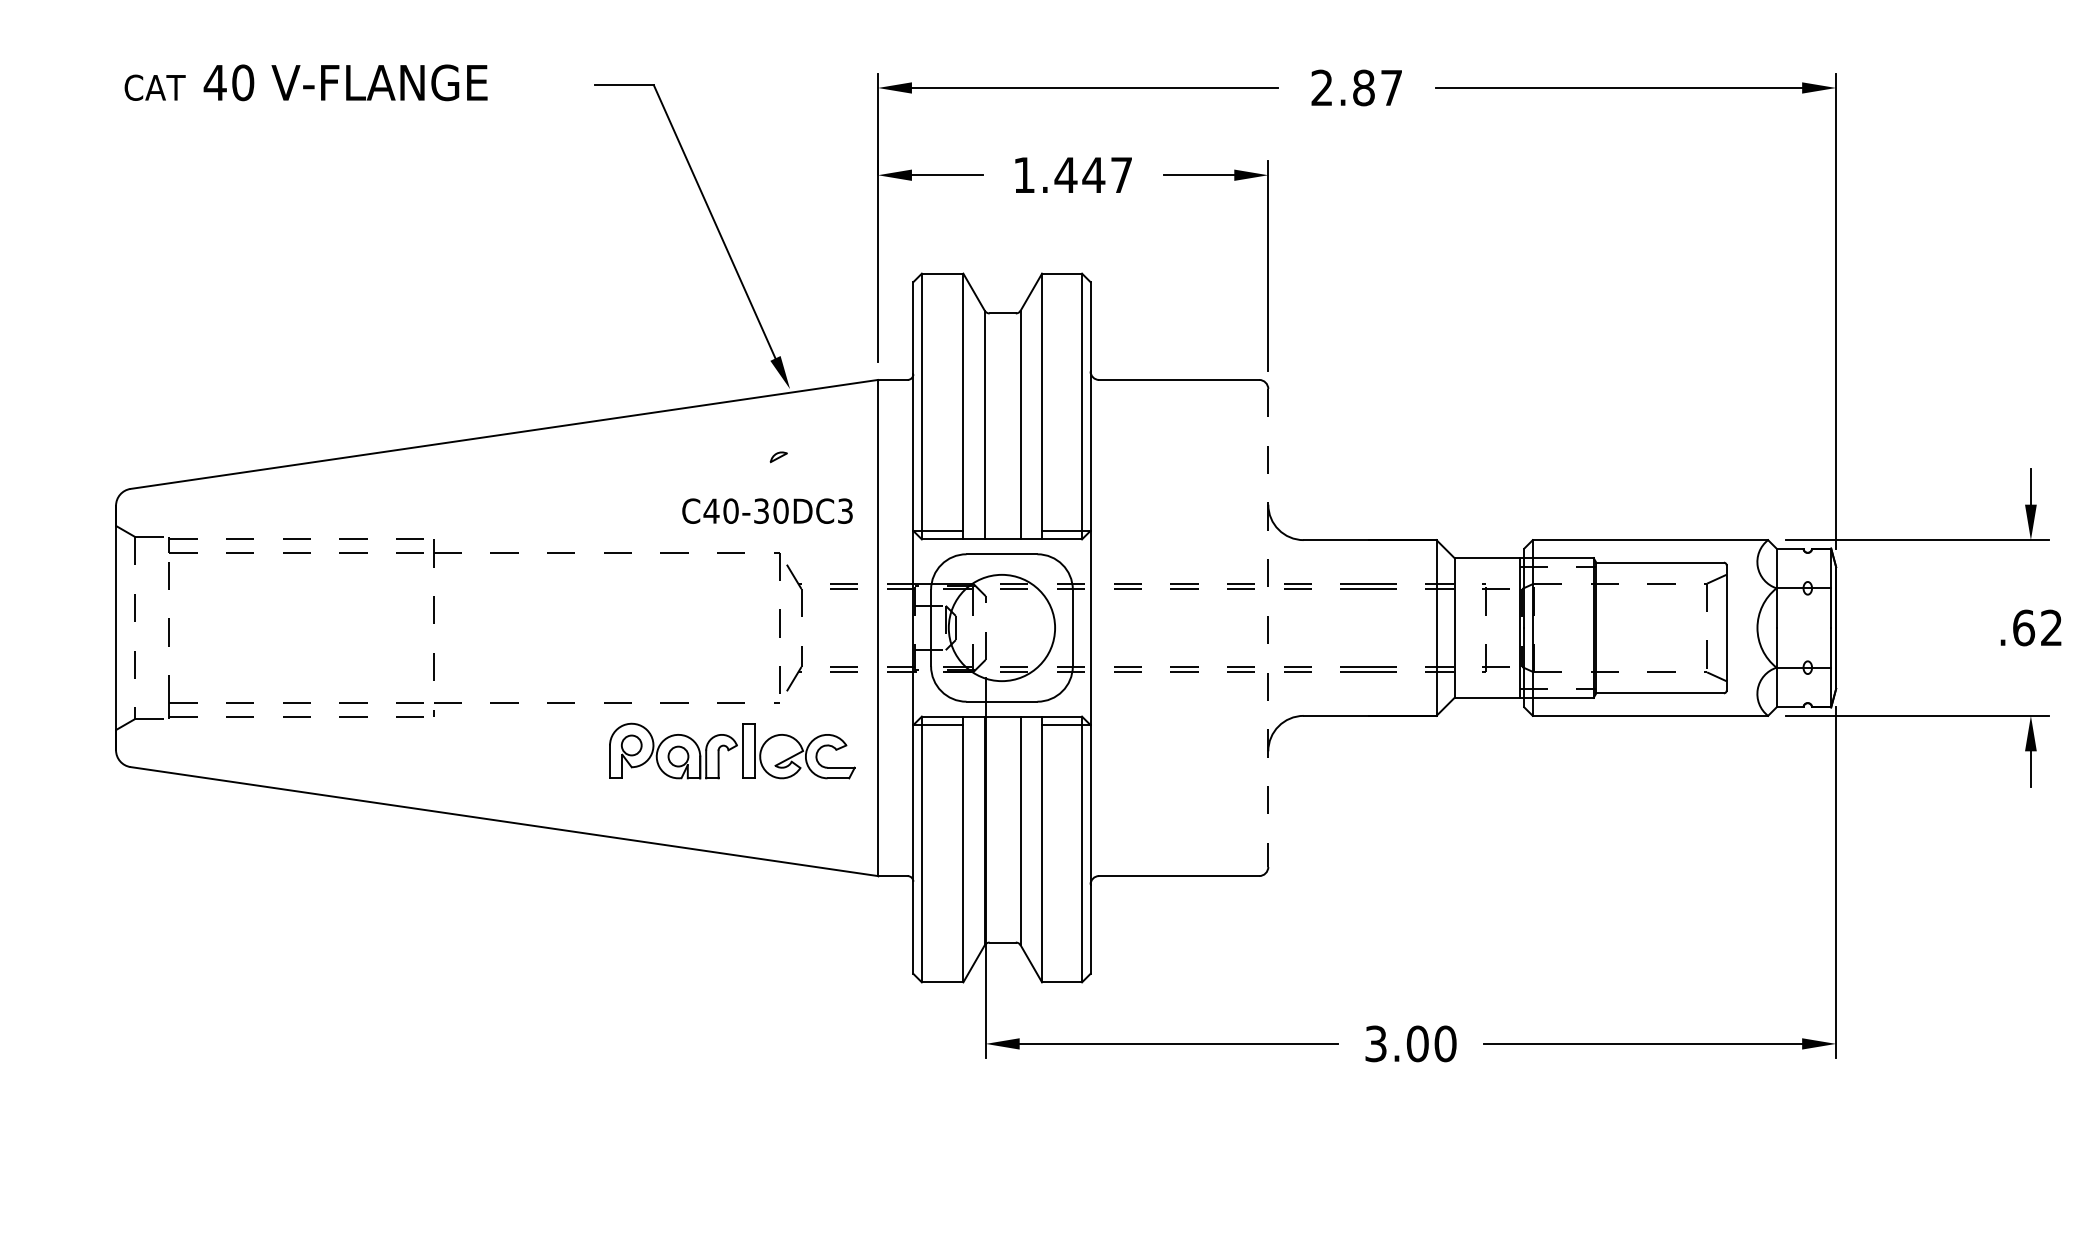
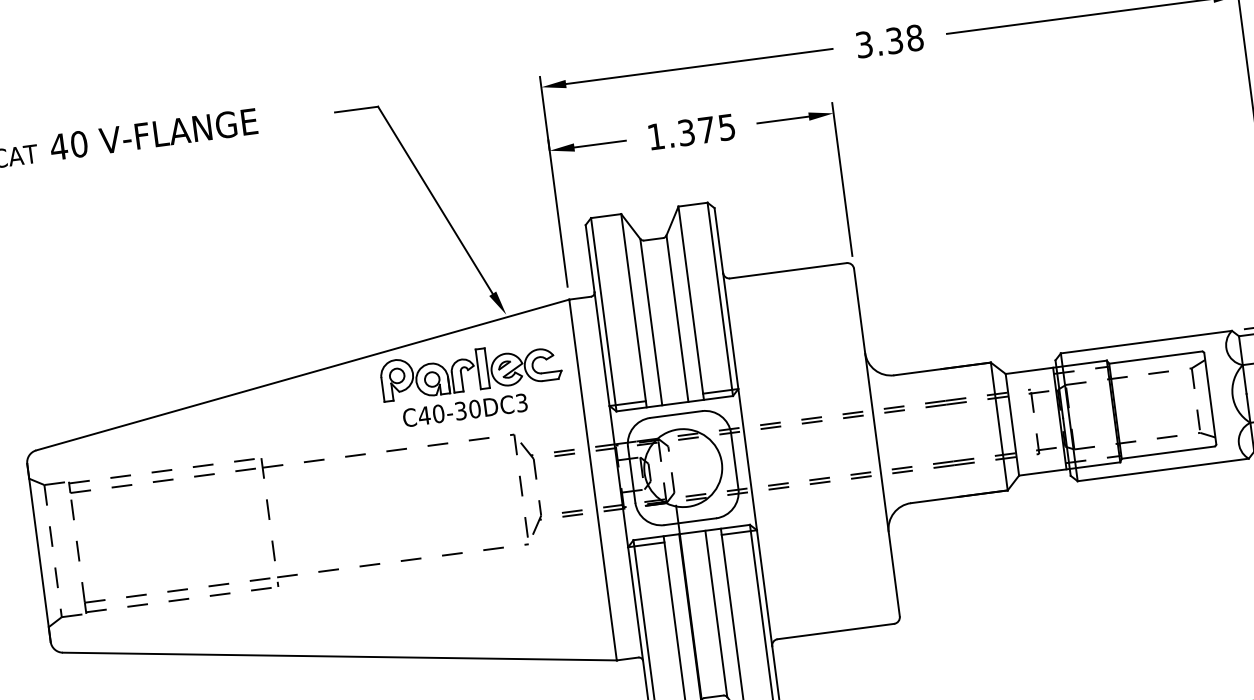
text: (1356, 87) -> (889, 41), 2.87 -> 3.38
text: (1092, 175) -> (705, 130), 1.447 -> 1.375
text: (767, 510) -> (465, 409), moved
line: (1268, 628) -> (877, 442), dashed -> solid
part: (732, 750) -> (470, 369), moved

